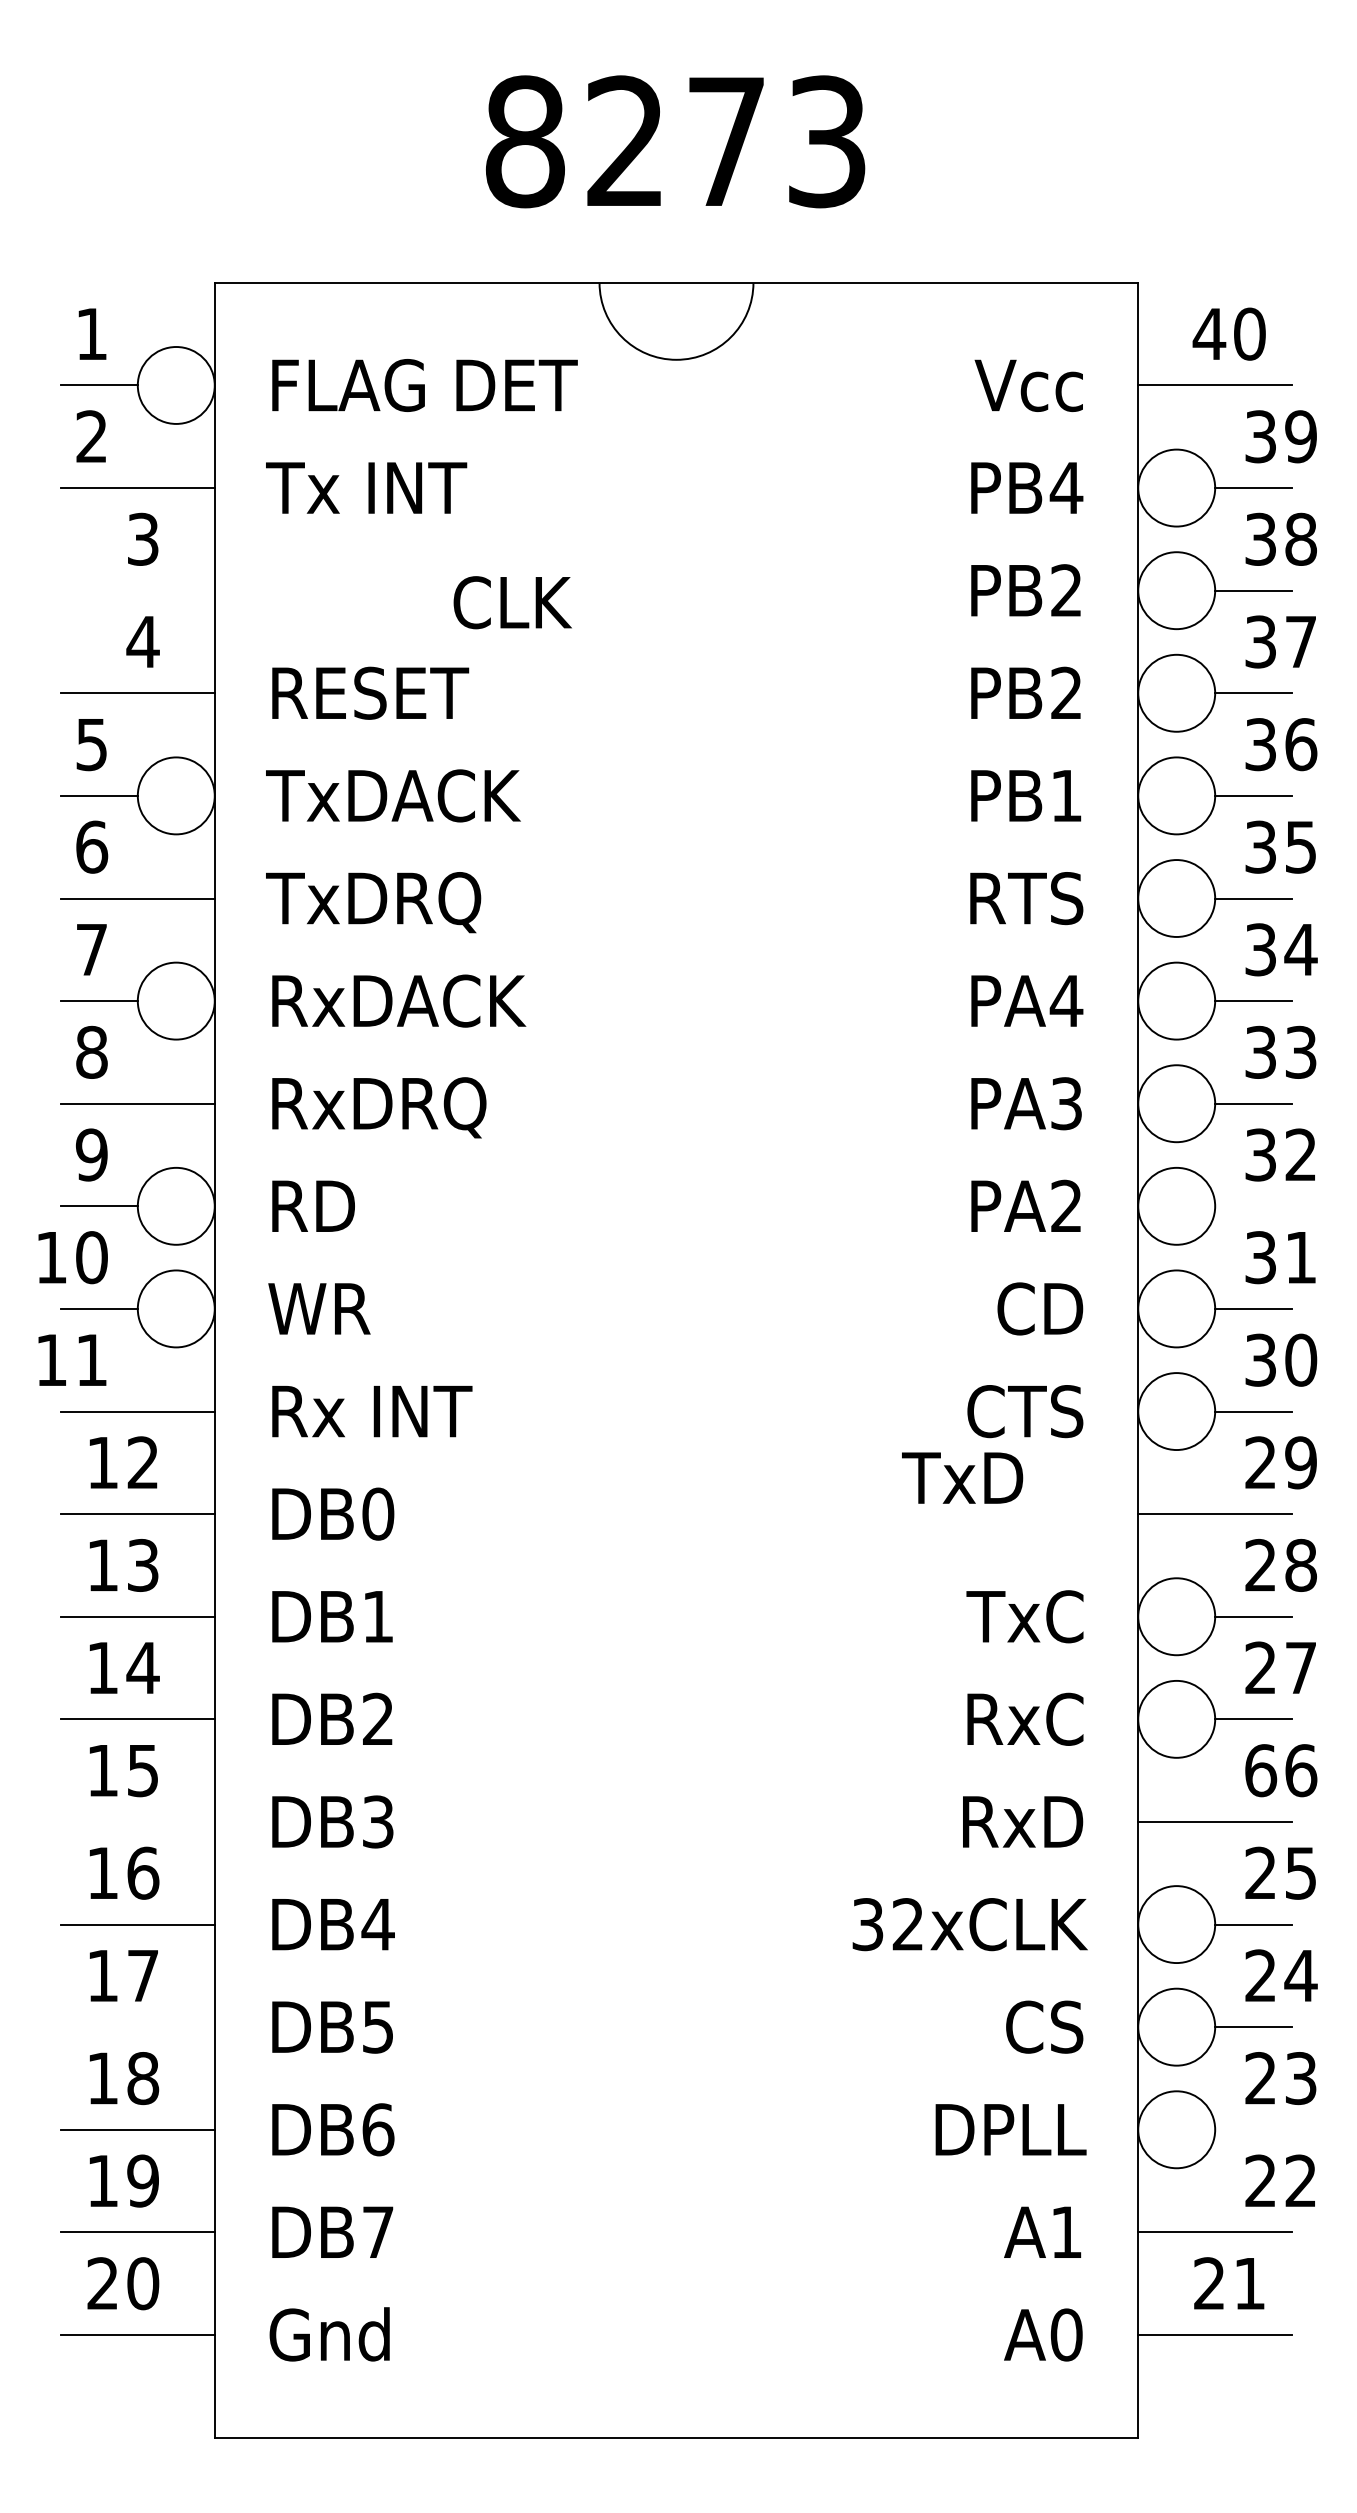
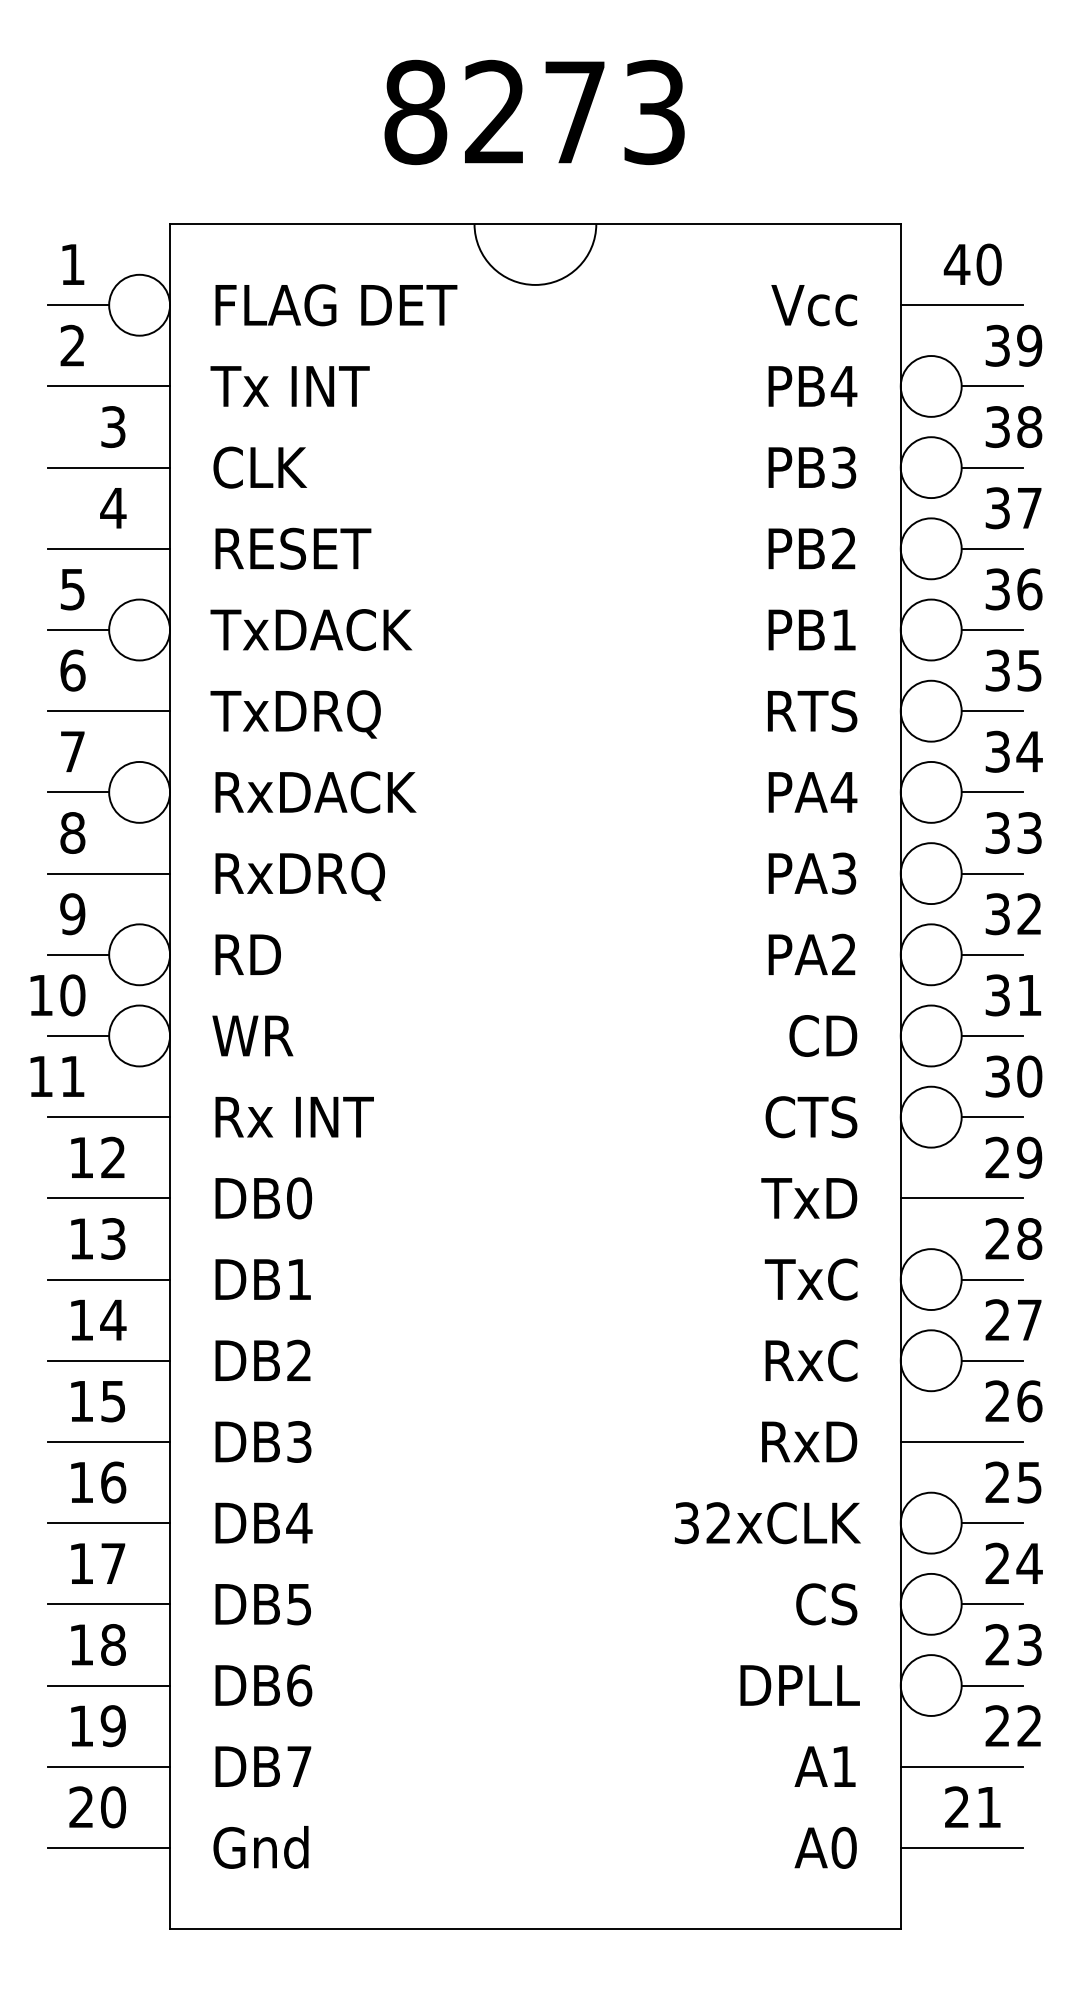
line: (137, 590) -> (108, 467), added
text: (1066, 590) -> (844, 467), PB2 -> PB3
text: (512, 602) -> (260, 467), moved
line: (1253, 1206) -> (991, 954), added
text: (962, 1477) -> (809, 1197), moved
text: (1261, 1770) -> (998, 1401), 66 -> 26
line: (137, 1821) -> (108, 1441), added
line: (137, 2027) -> (108, 1604), added
line: (1253, 2129) -> (991, 1685), added

